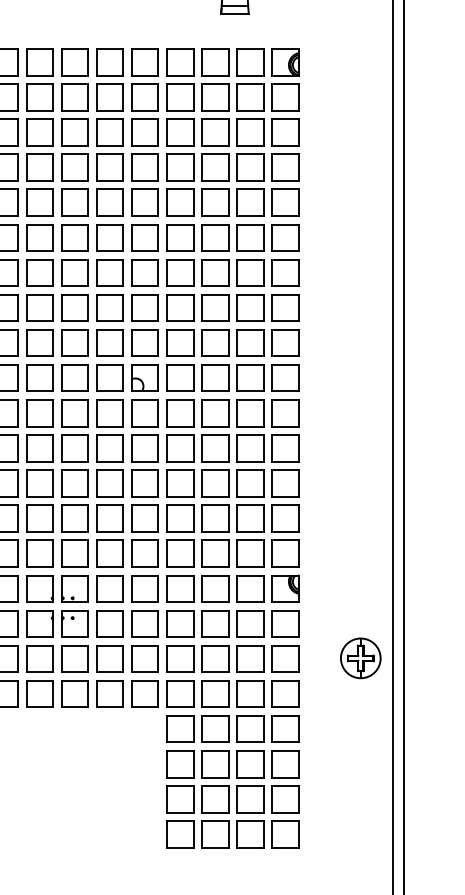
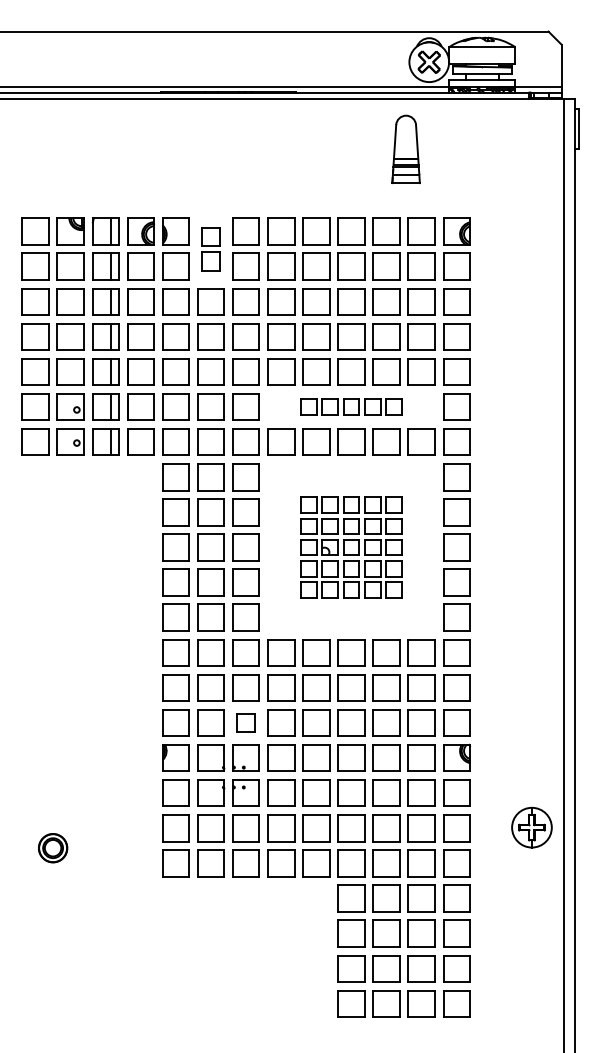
part: (39, 79) -> (210, 248), size x0.7
part: (180, 237) -> (351, 406), size x0.6
part: (180, 378) -> (351, 547), size x0.6
part: (74, 553) -> (245, 722), size x0.7

